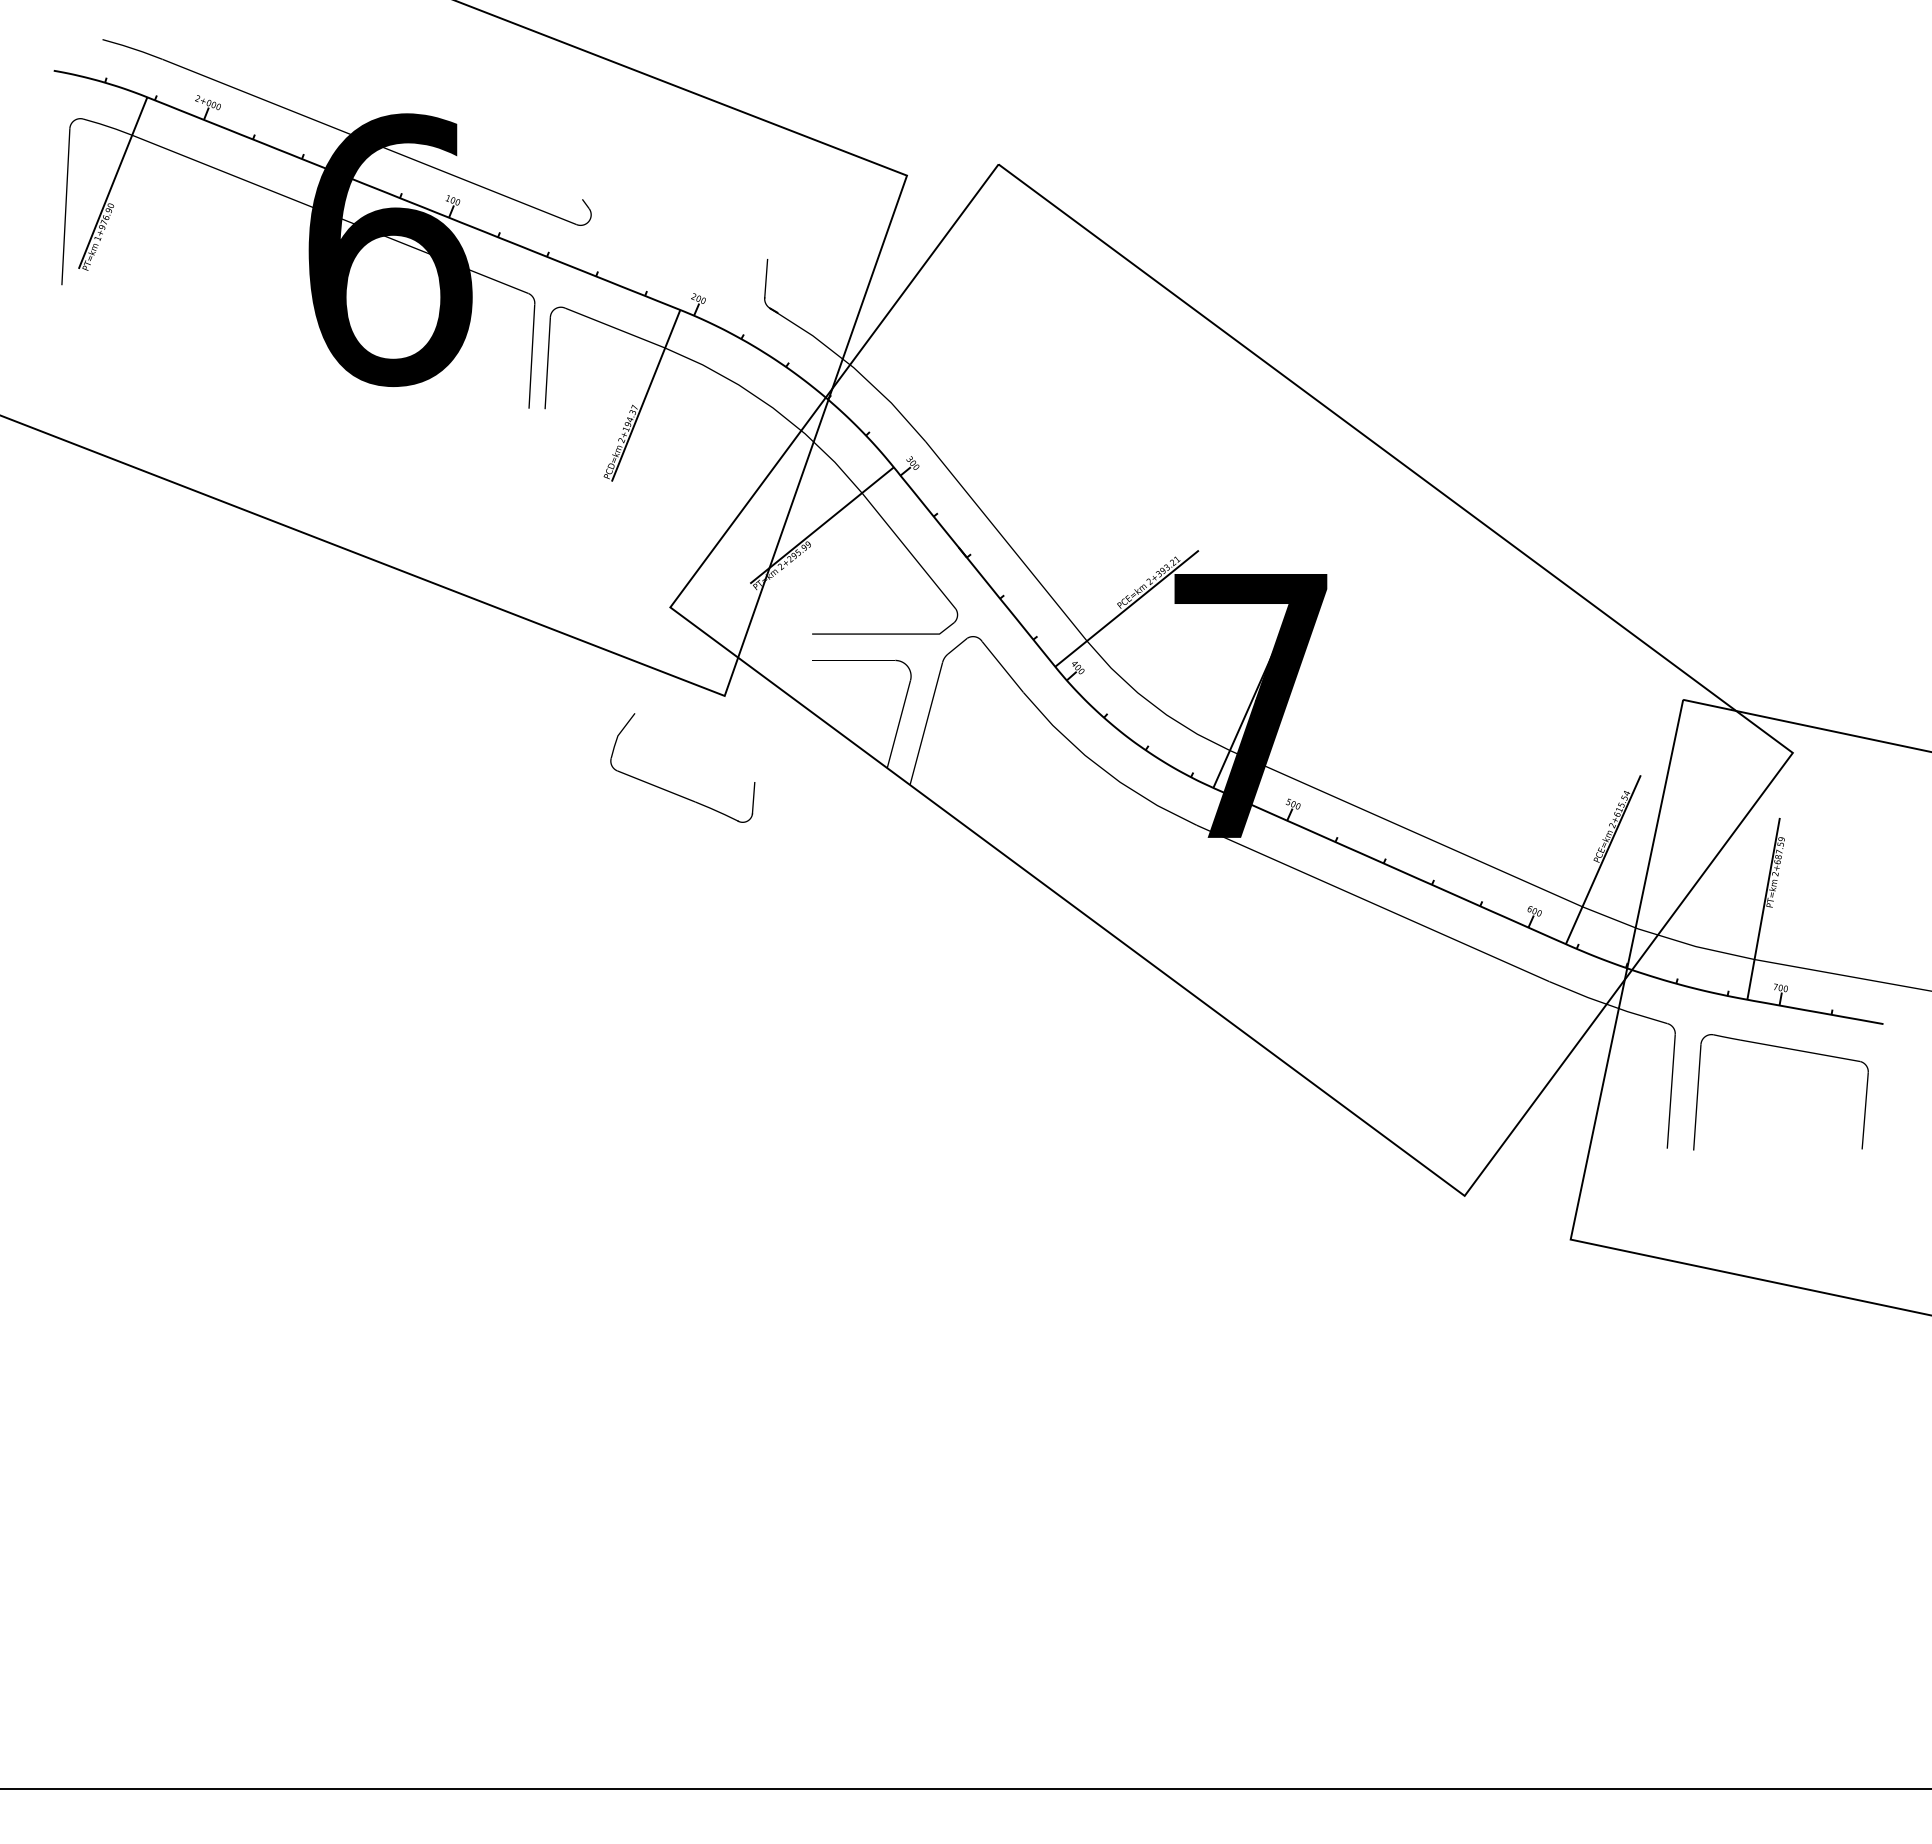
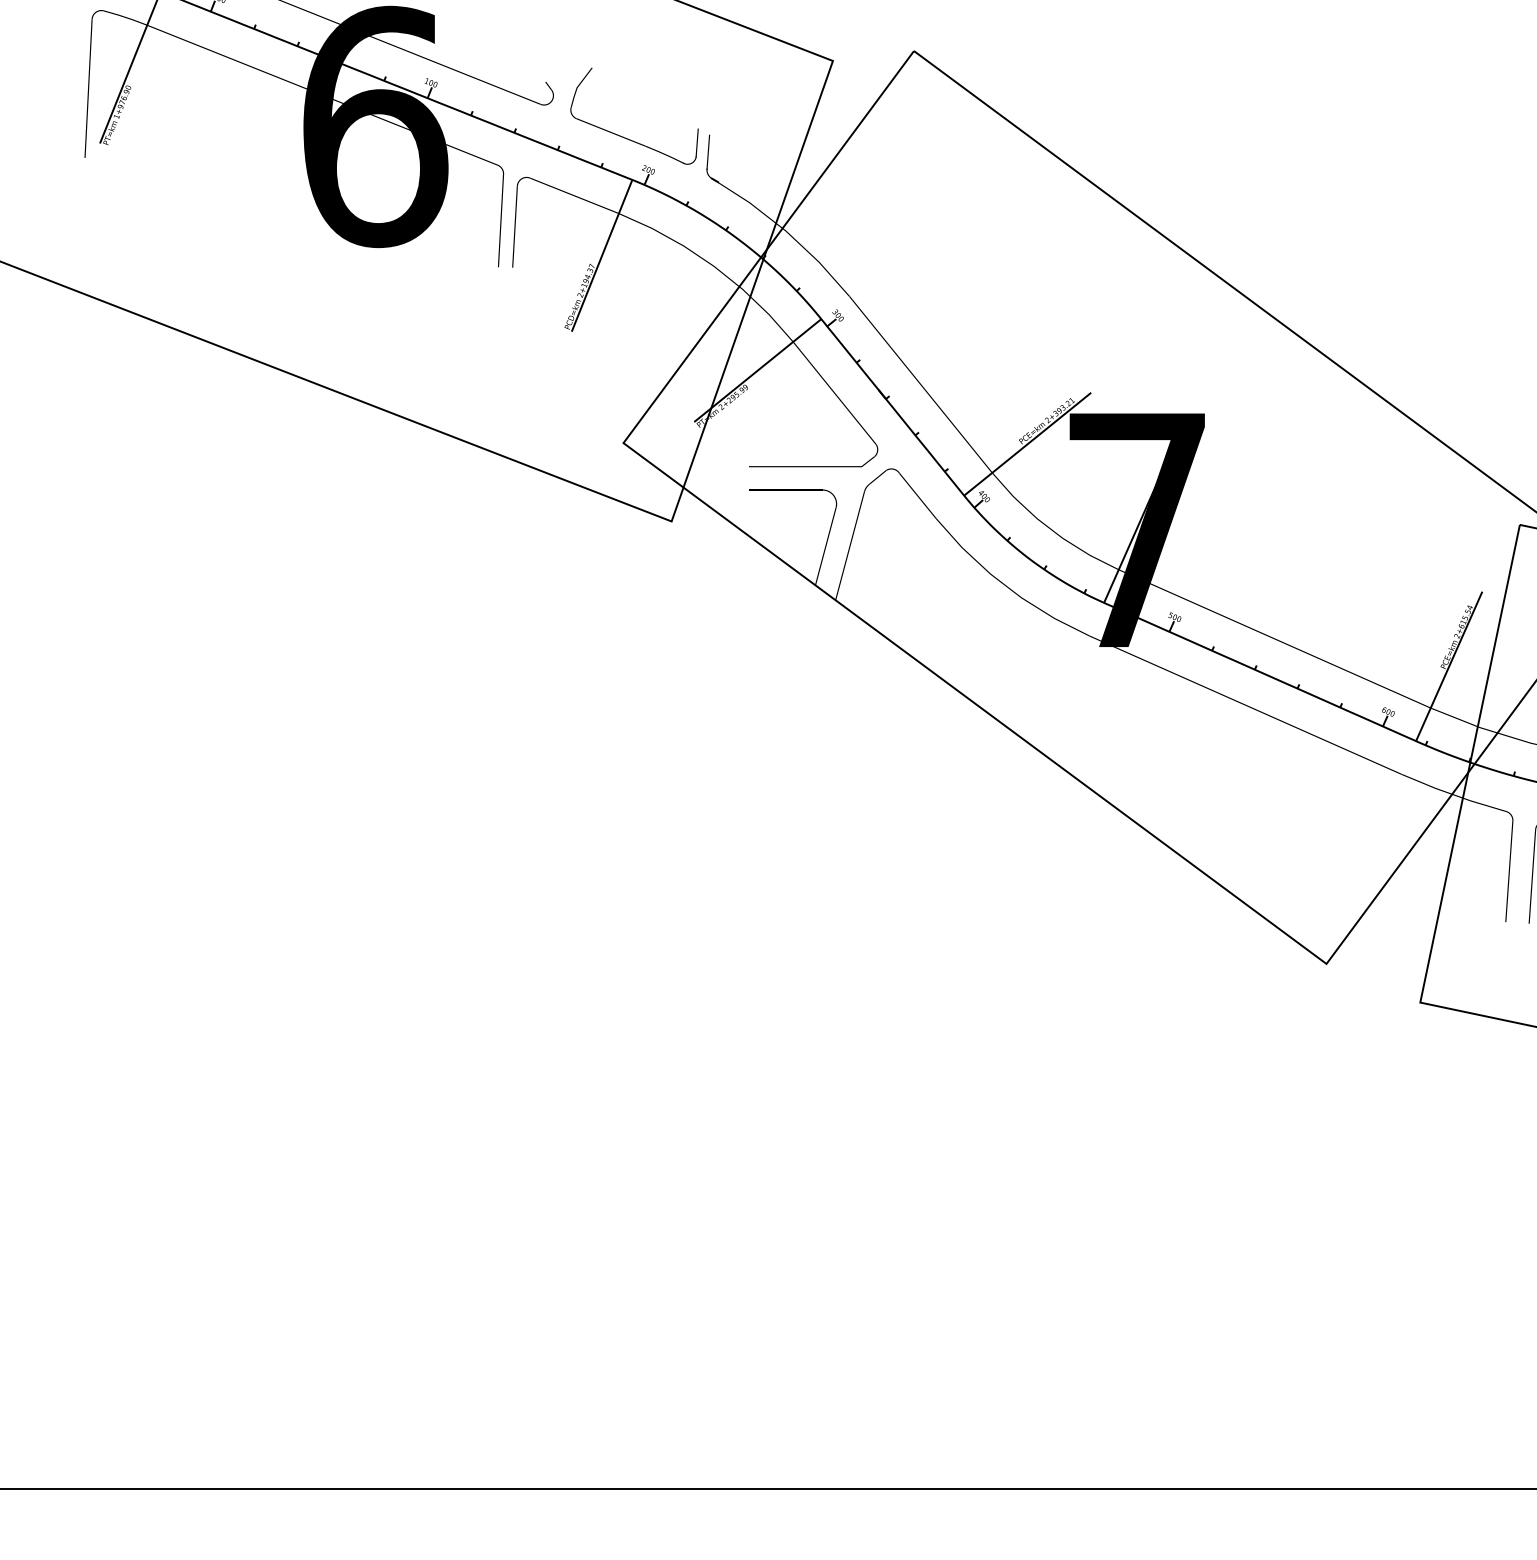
part: (671, 791) -> (624, 136), moved

